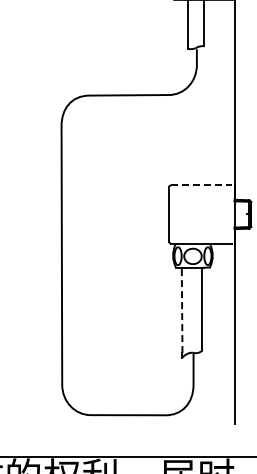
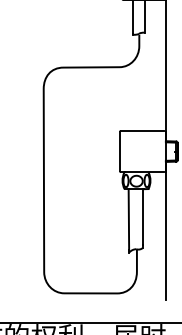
line: (201, 185) -> (142, 131), dashed -> solid
line: (182, 310) -> (129, 219), dashed -> solid

